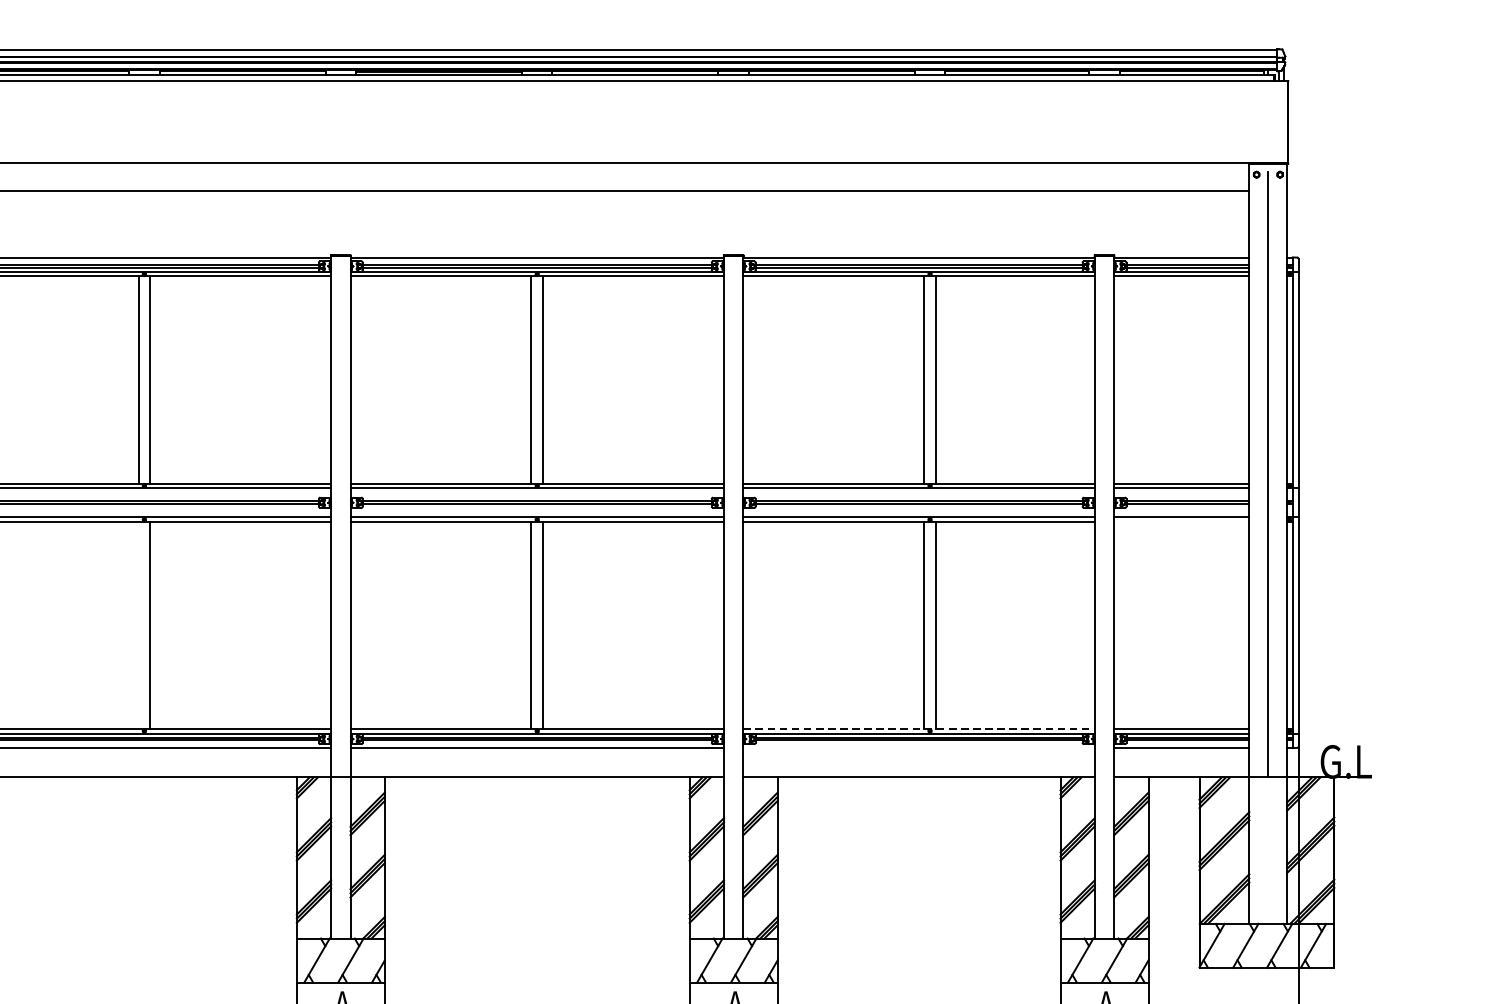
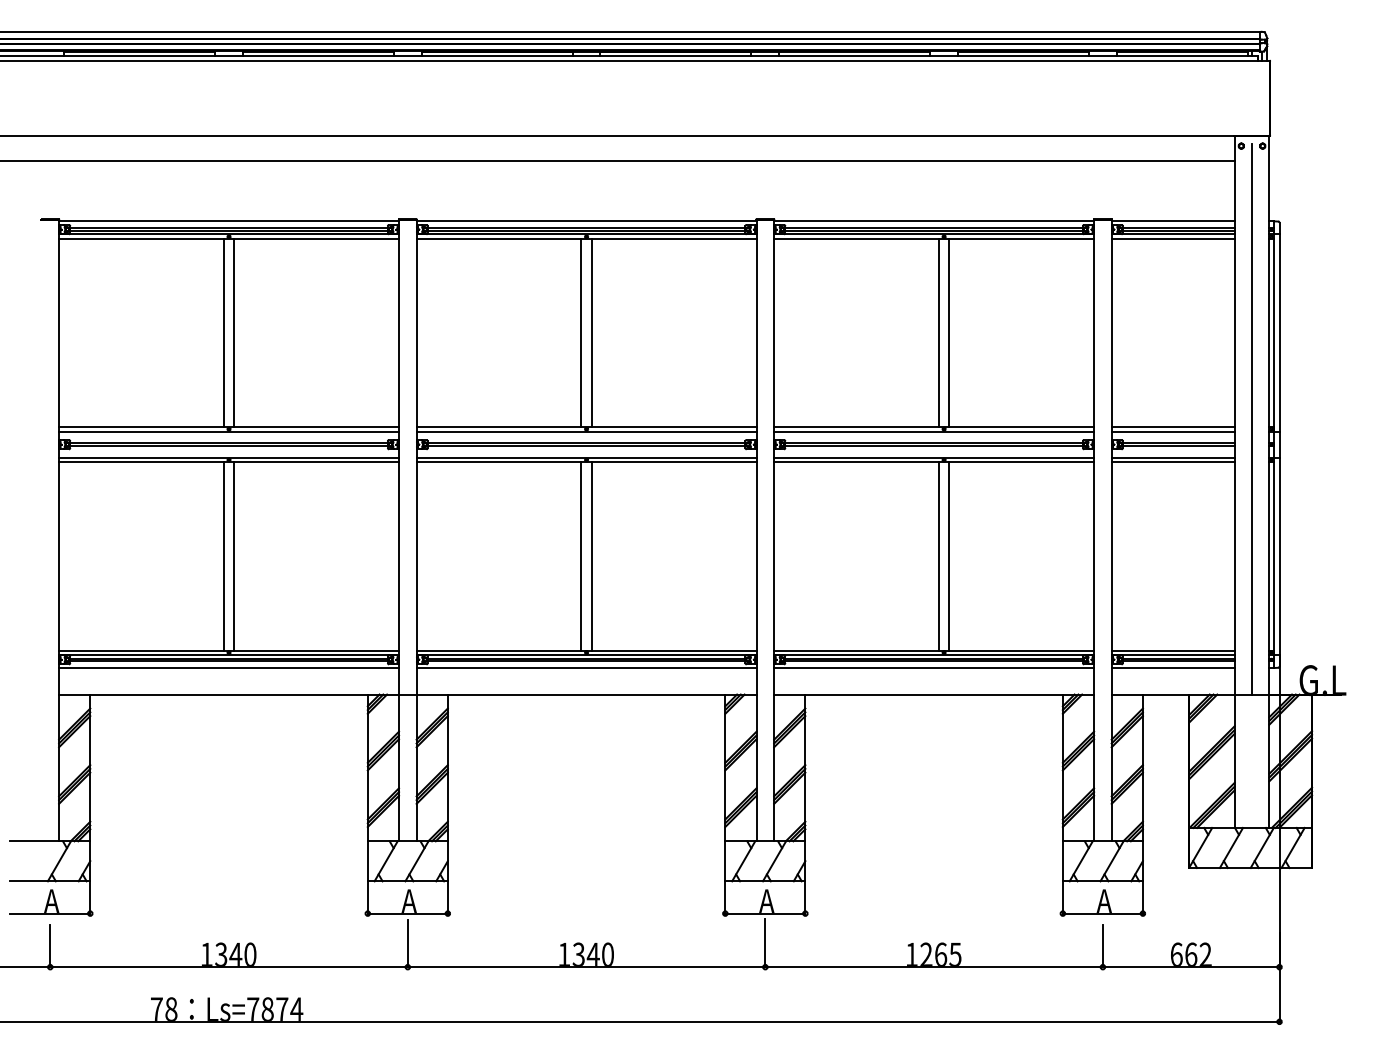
line: (1180, 521) -> (1172, 461), added
line: (138, 624) -> (223, 555), added
line: (919, 728) -> (934, 650), dashed -> solid
line: (919, 747) -> (934, 667), added

